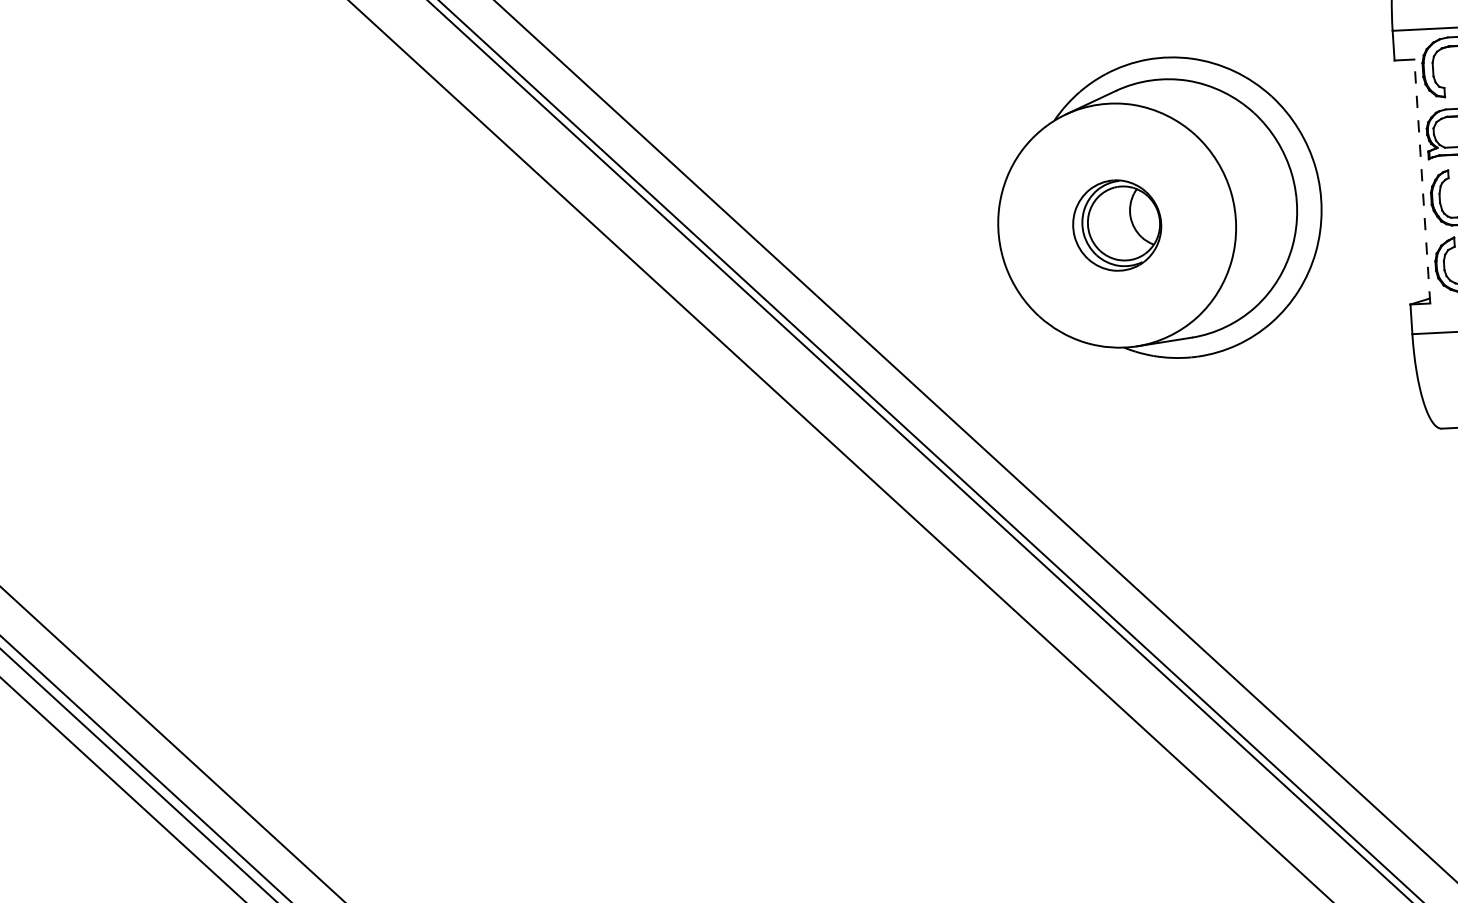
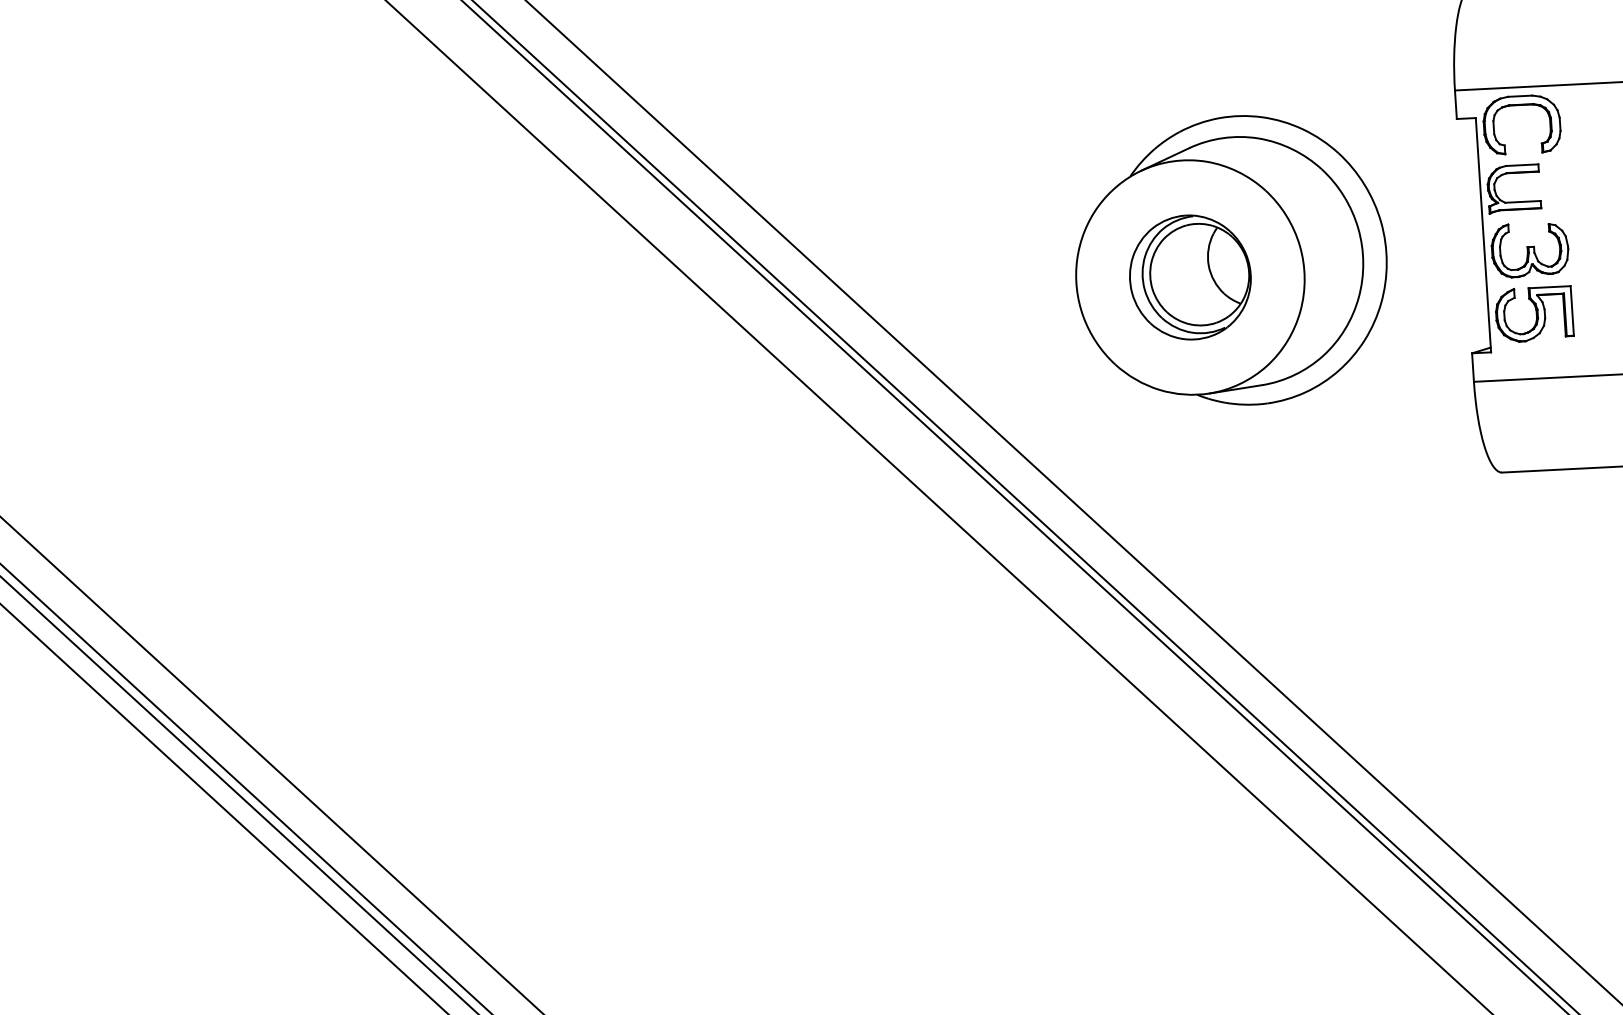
line: (1422, 180) -> (1483, 234), dashed -> solid
part: (1117, 225) -> (1190, 277), size x1.43

